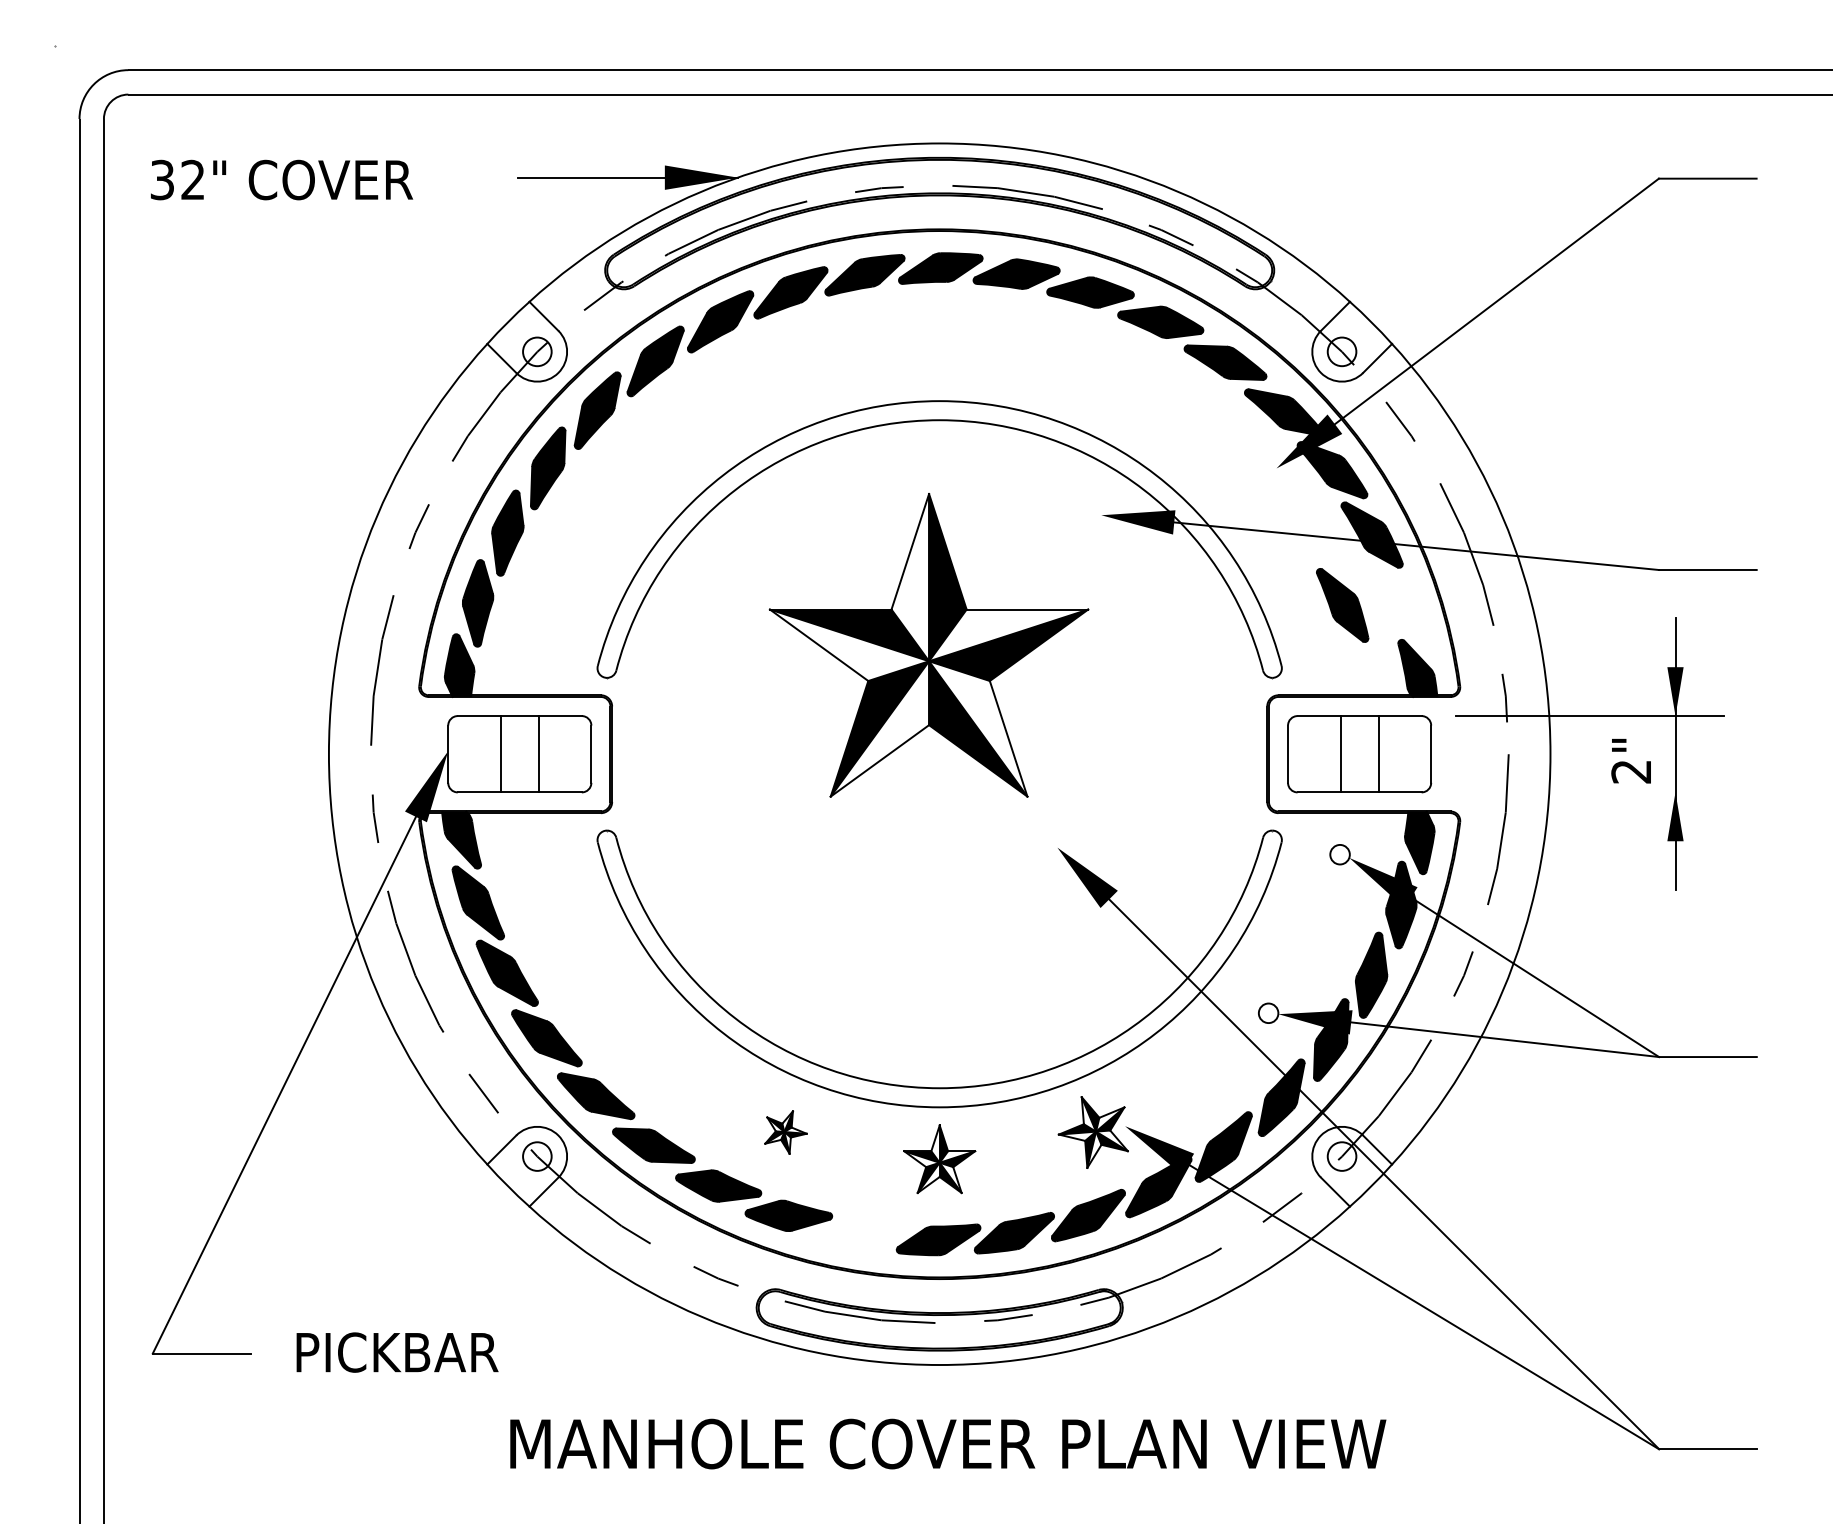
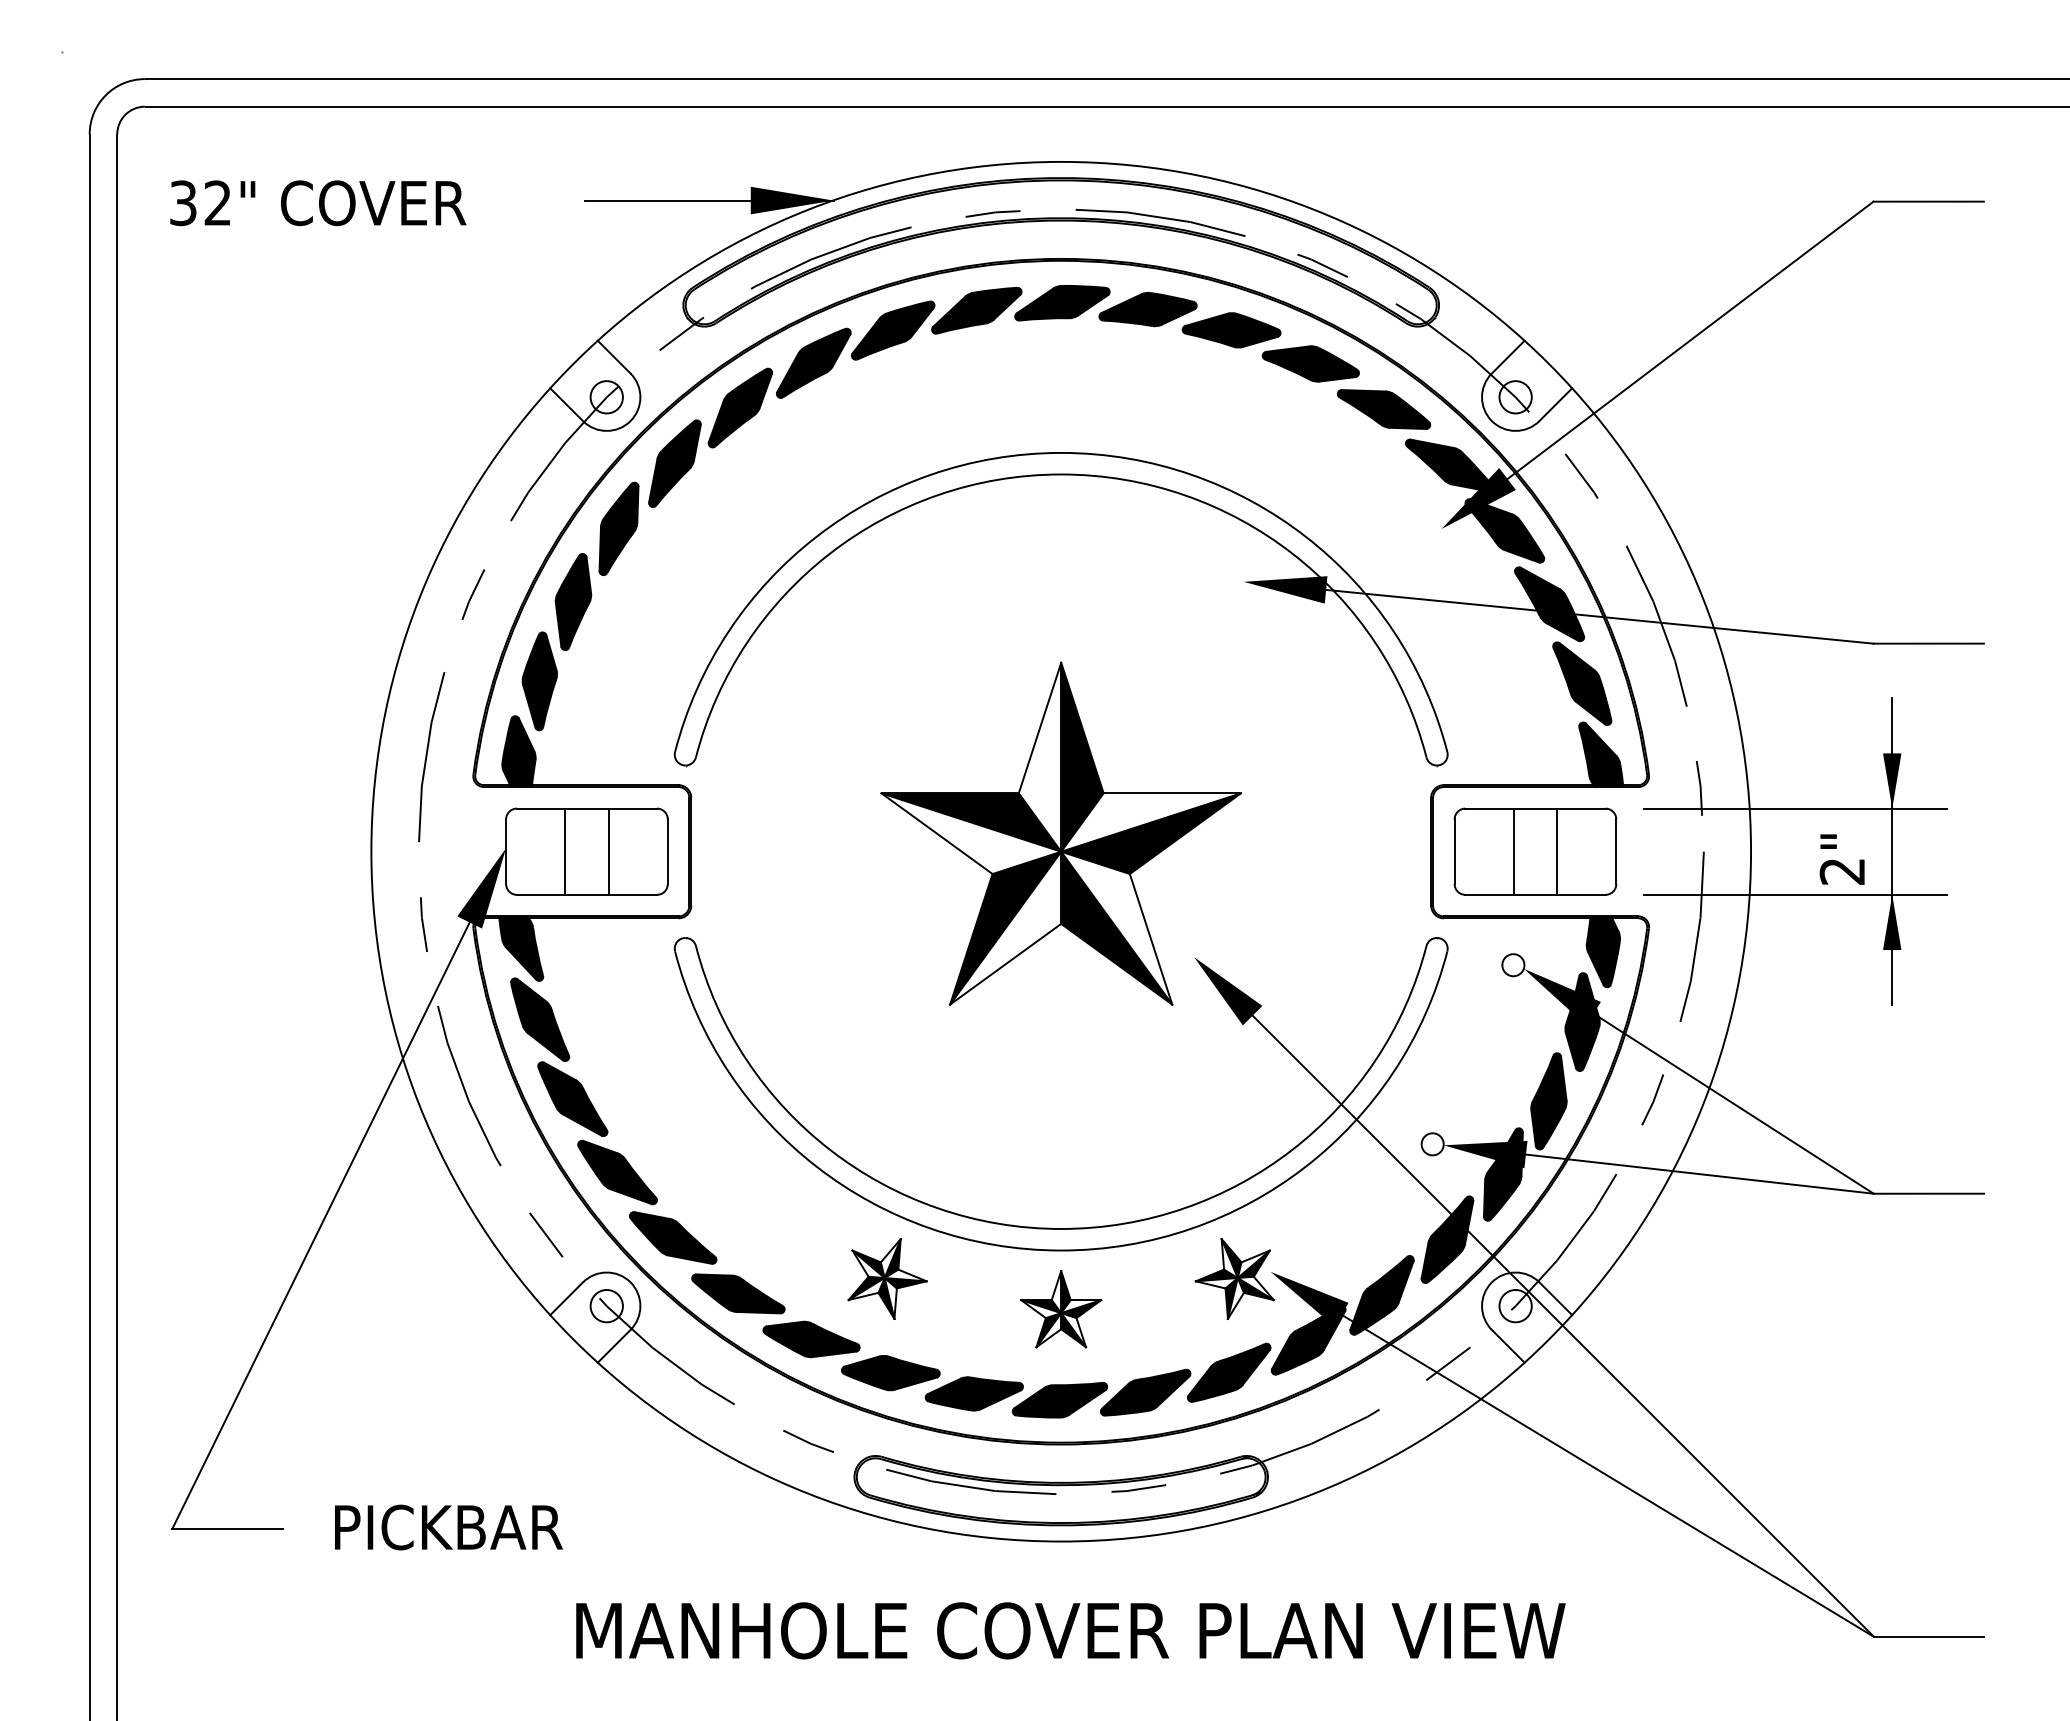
part: (1342, 605) -> (1582, 683), moved
part: (928, 645) -> (1060, 833), moved
line: (1589, 792) -> (1795, 894), added
part: (785, 1132) -> (887, 1278), size x1.67
part: (862, 1233) -> (973, 1393), added

